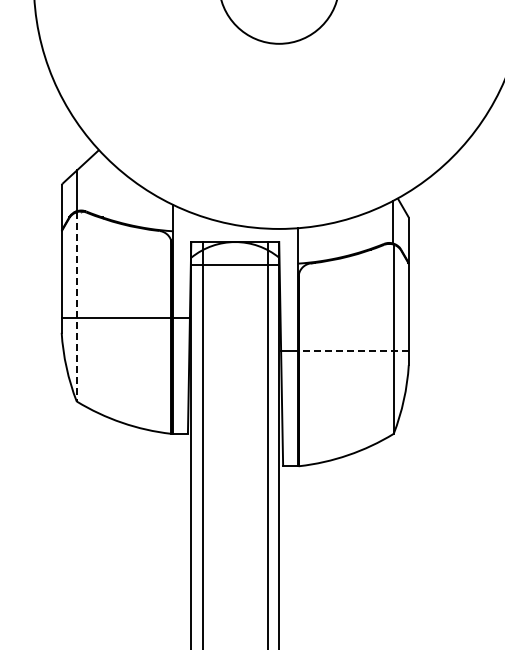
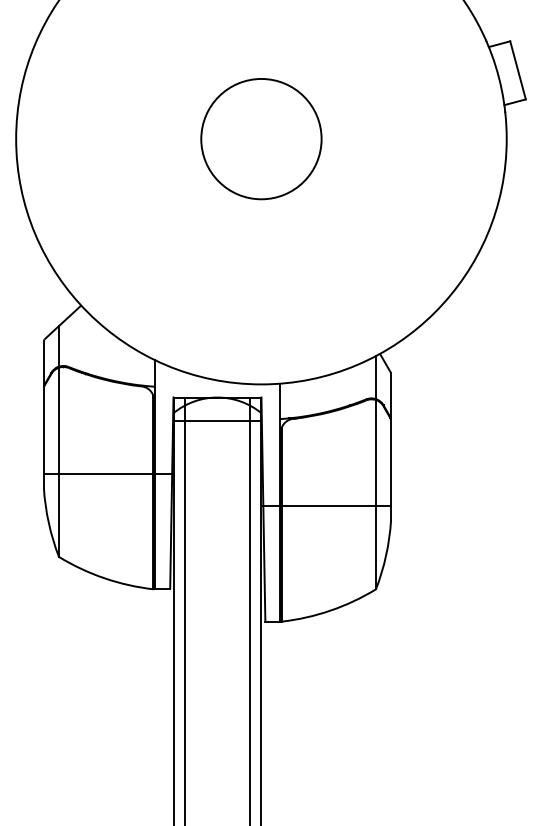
line: (76, 307) -> (58, 462), dashed -> solid
line: (353, 351) -> (335, 506), dashed -> solid

